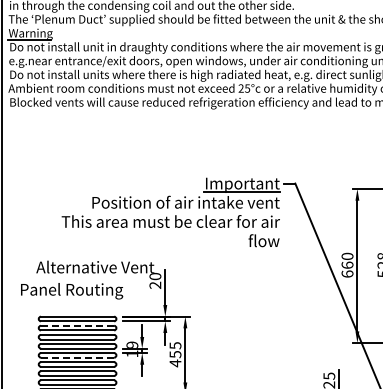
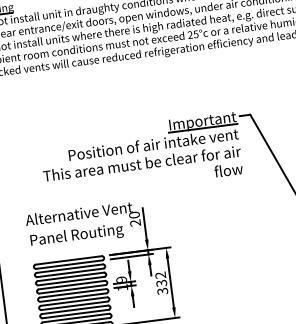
text: (72, 291) -> (77, 236), moved
line: (77, 325) -> (69, 268), dashed -> solid
text: (175, 354) -> (161, 283), 455 -> 332
line: (77, 357) -> (73, 297), dashed -> solid

